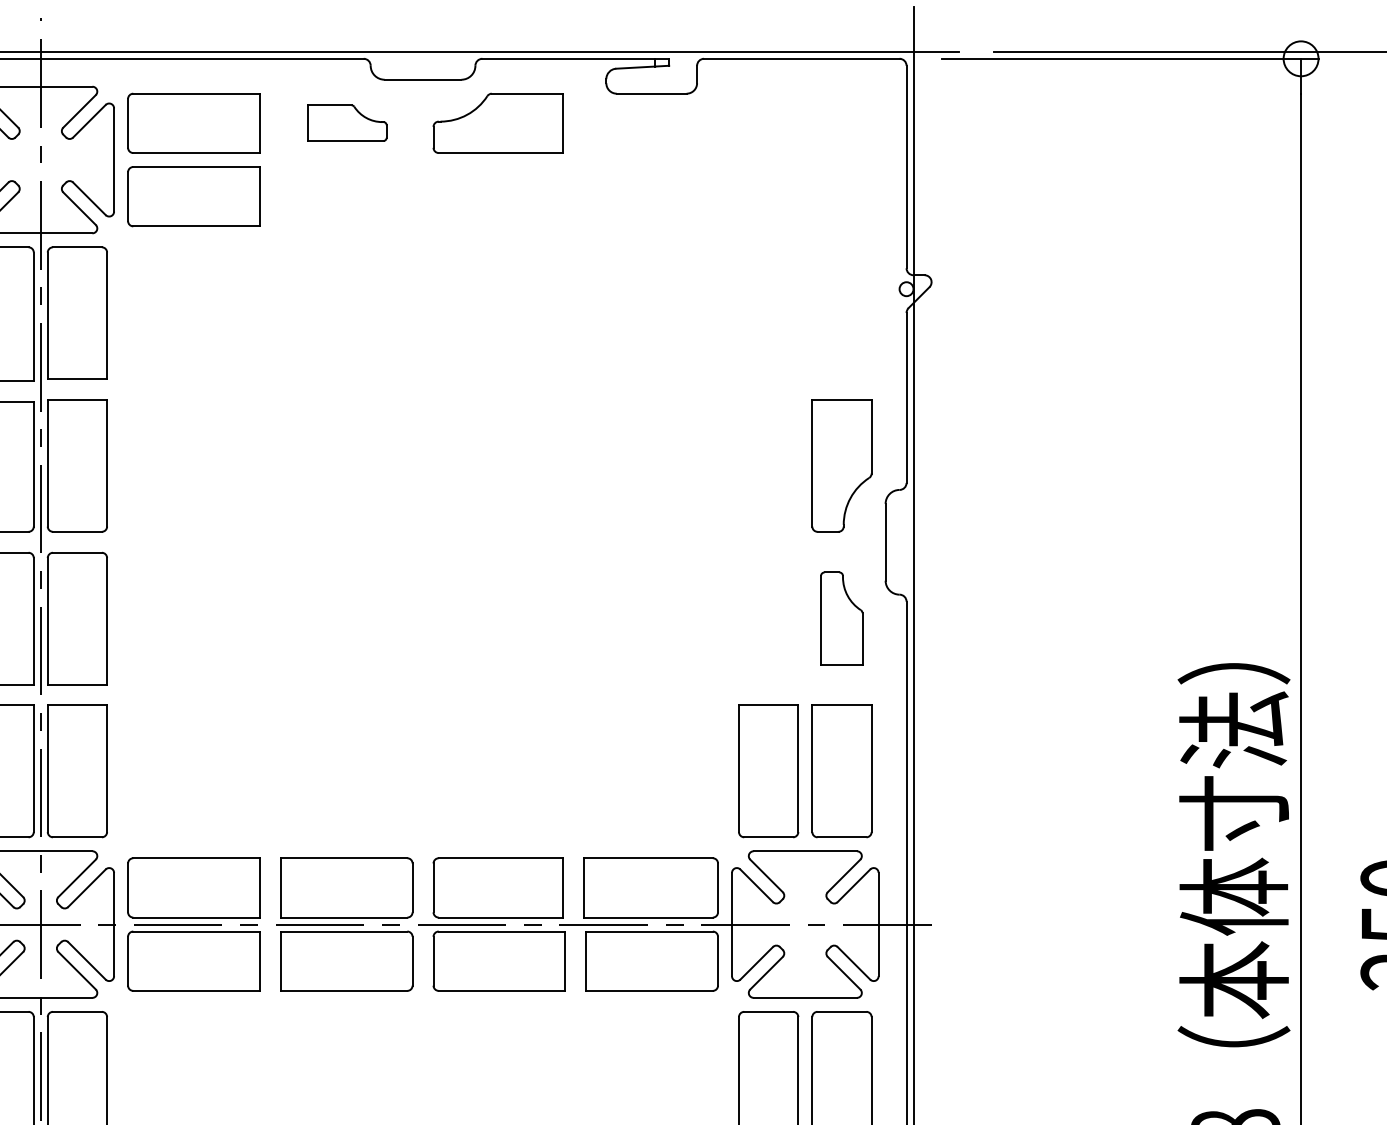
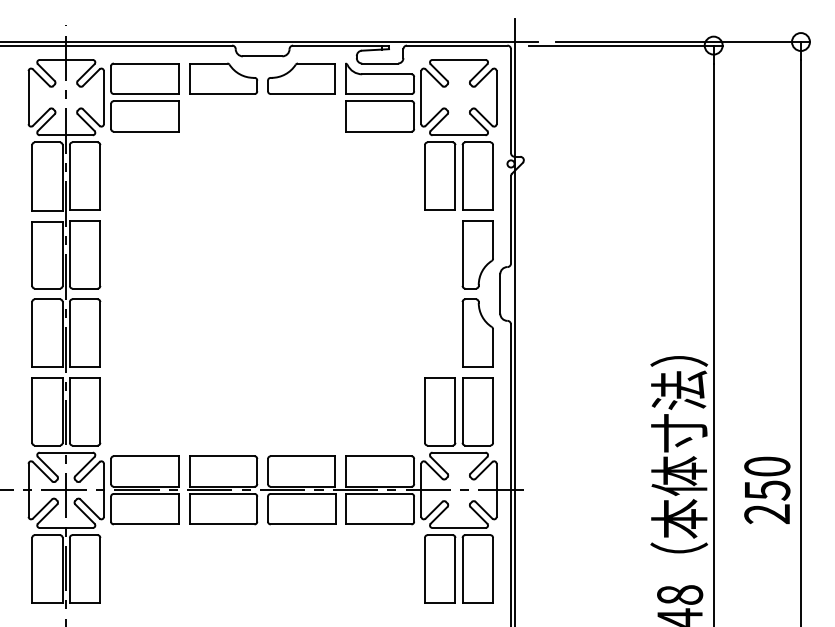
part: (346, 122) -> (223, 78), size x1.67
part: (734, 218) -> (422, 127), added
part: (841, 617) -> (477, 332), size x1.43

